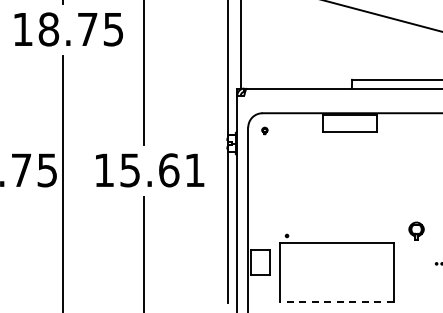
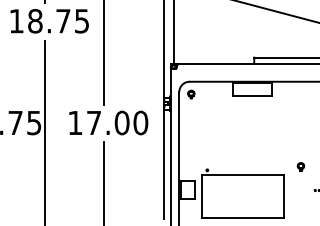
part: (264, 130) -> (191, 94), size x1.67
text: (162, 170) -> (117, 123), 15.61 -> 17.00
part: (416, 230) -> (300, 166), size x0.62
line: (336, 302) -> (243, 218), dashed -> solid

